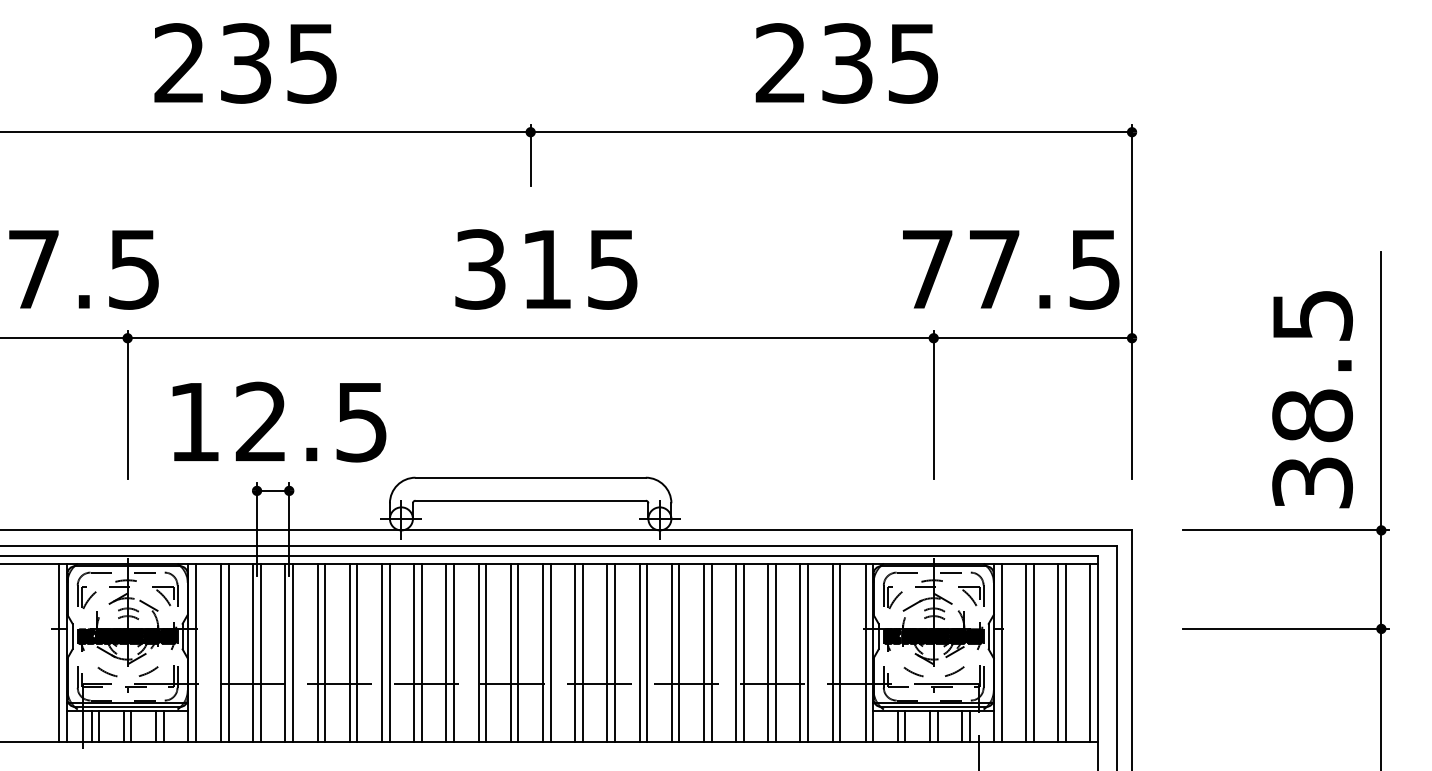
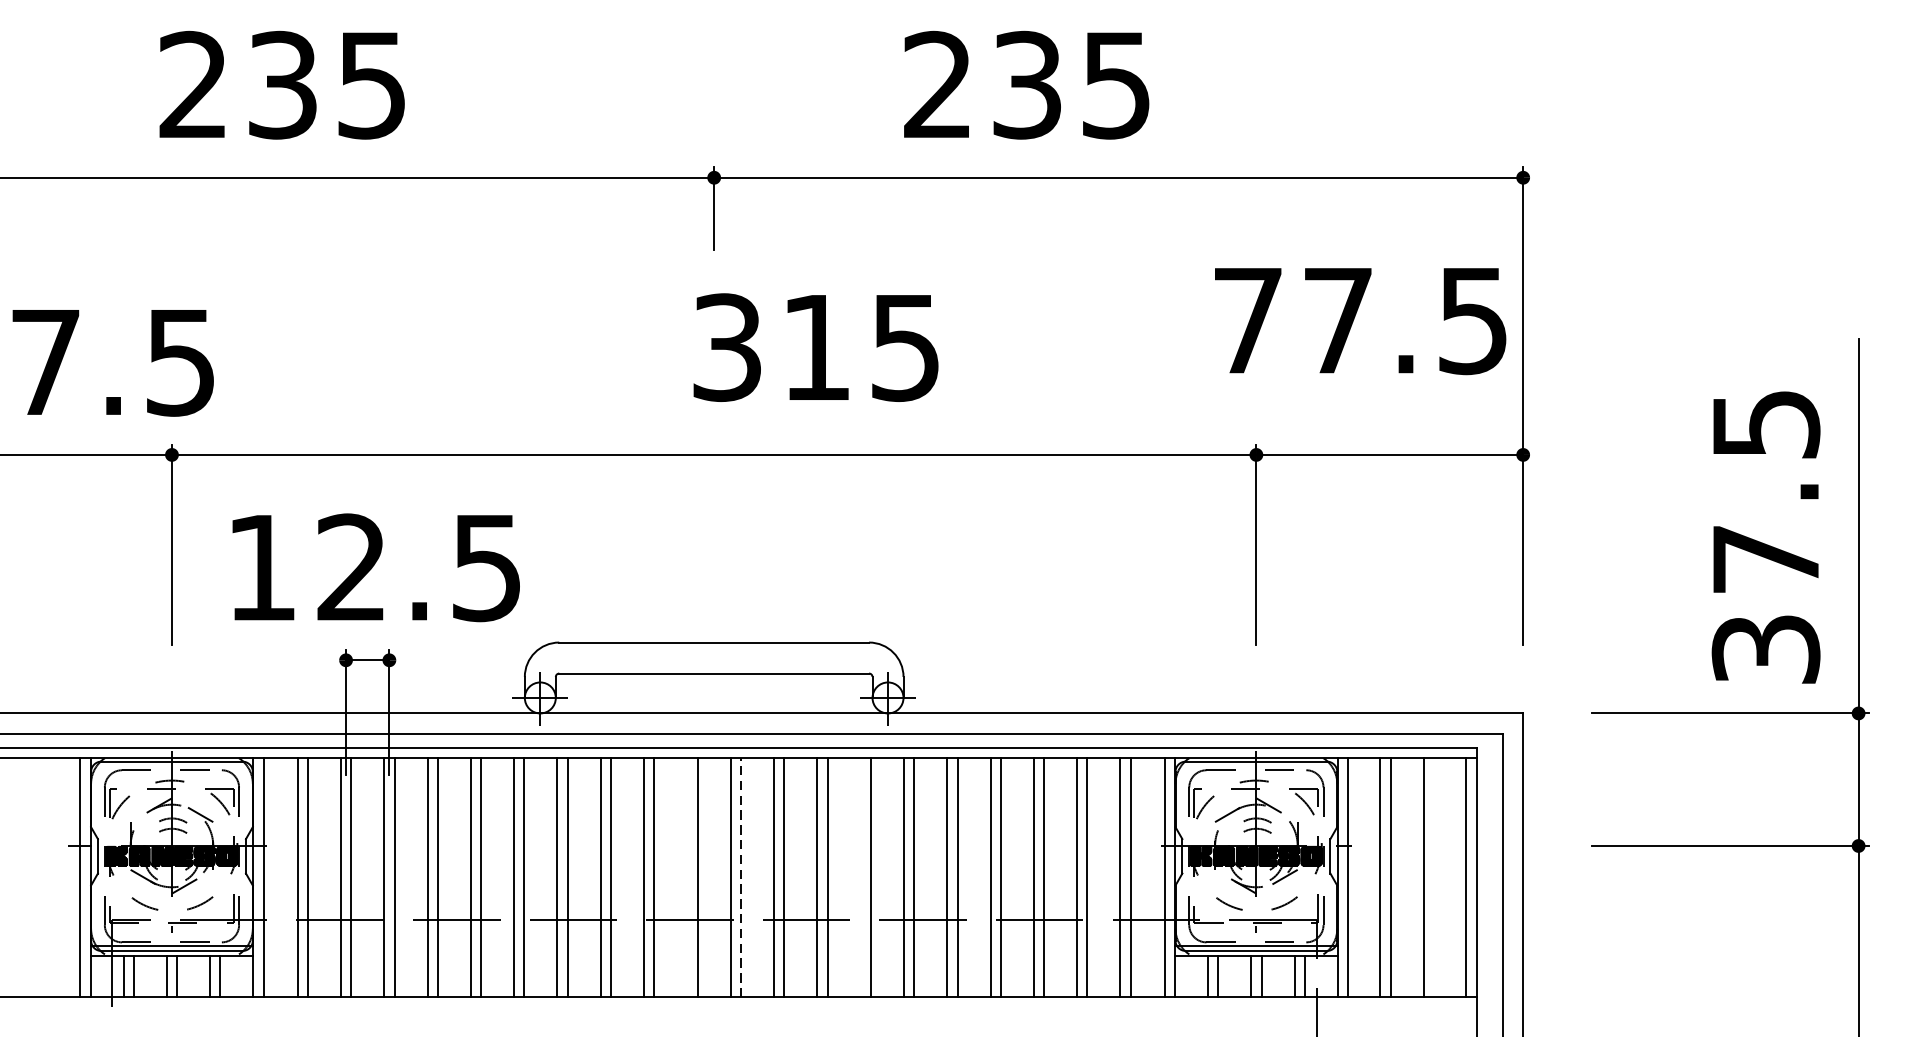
text: (245, 63) -> (282, 85), moved
text: (846, 63) -> (1026, 85), moved
text: (546, 269) -> (816, 347), moved
text: (1011, 269) -> (1361, 320), moved
text: (1312, 415) -> (1765, 558), 38.5 -> 37.5
line: (510, 652) -> (687, 877), removed
line: (550, 652) -> (740, 877), solid -> dashed
line: (639, 652) -> (860, 877), removed
line: (1065, 652) -> (1433, 877), removed

